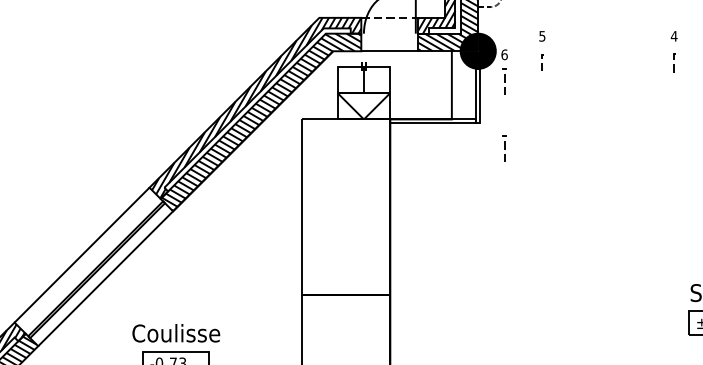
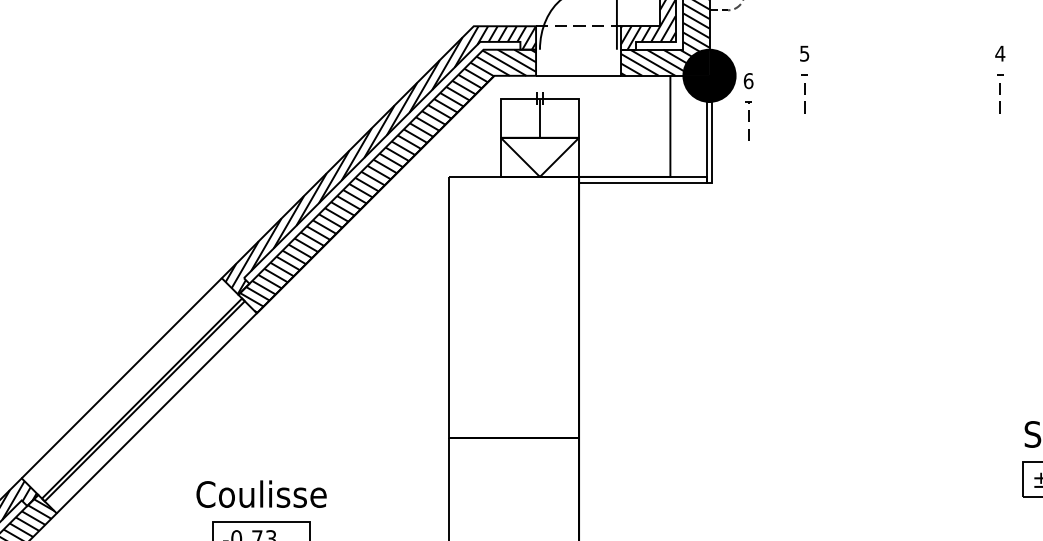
part: (542, 62) -> (804, 92), size x1.67
part: (673, 62) -> (999, 92), size x1.43
part: (504, 148) -> (748, 220), removed

